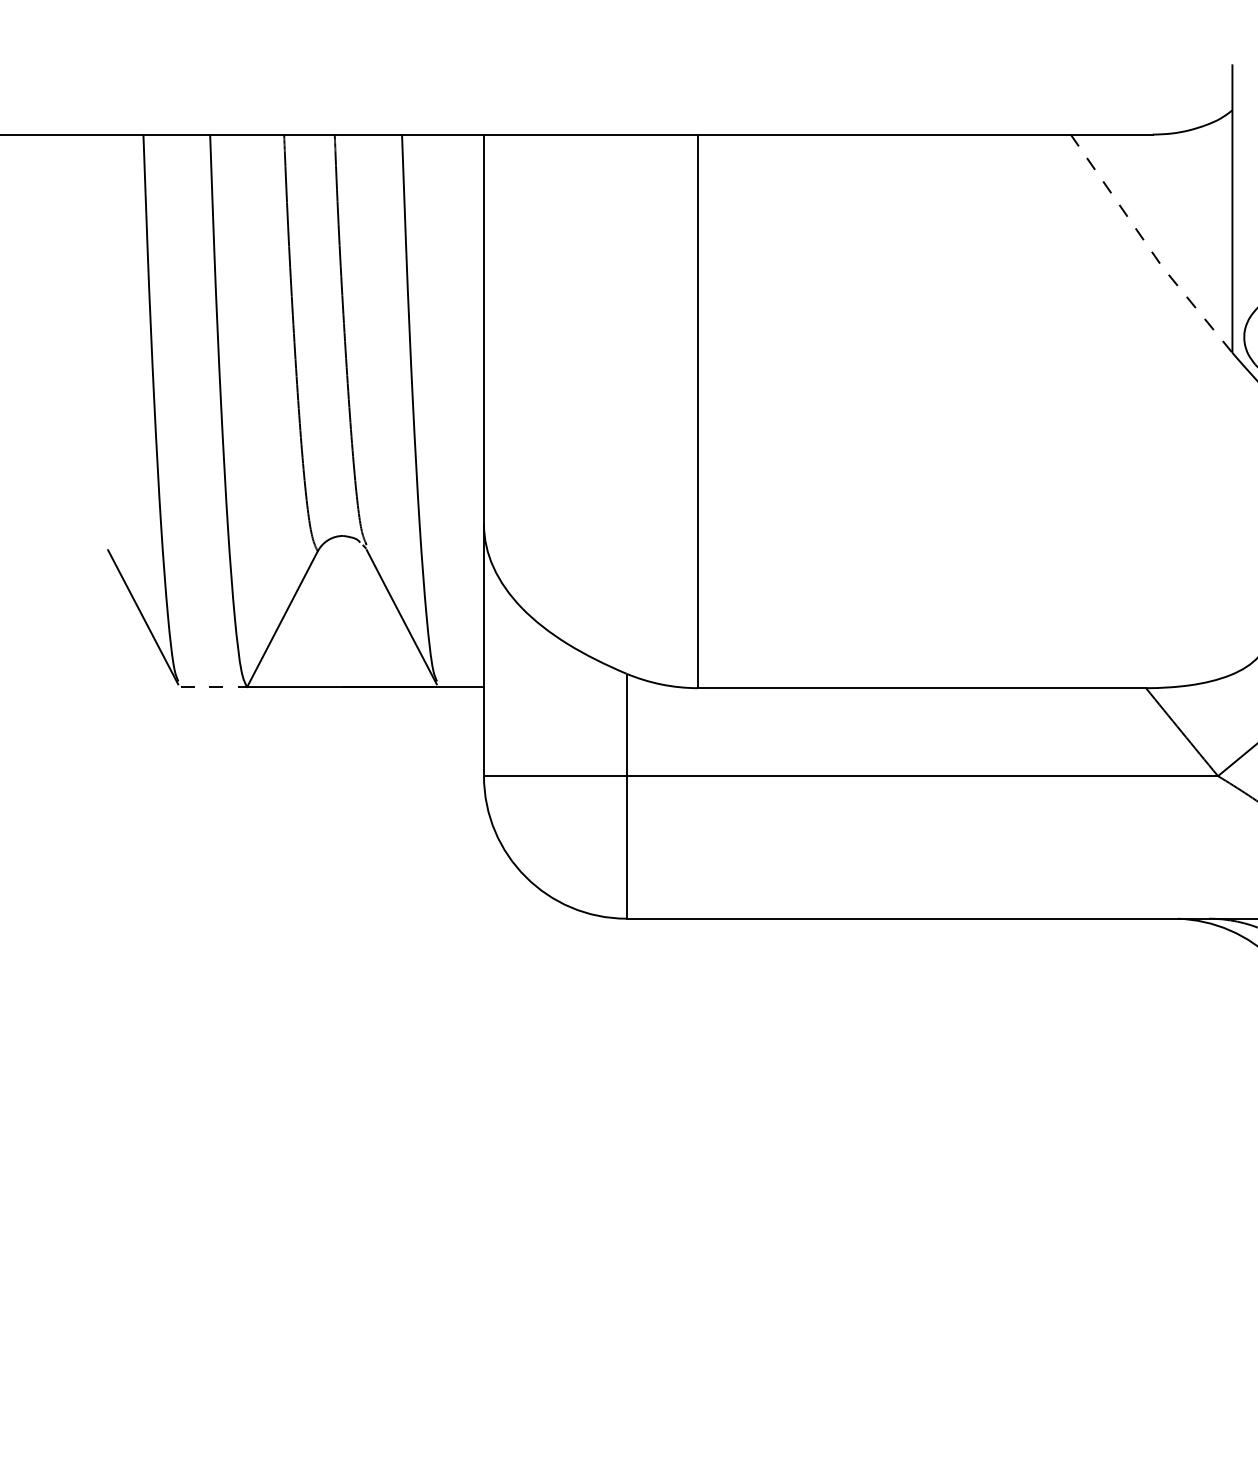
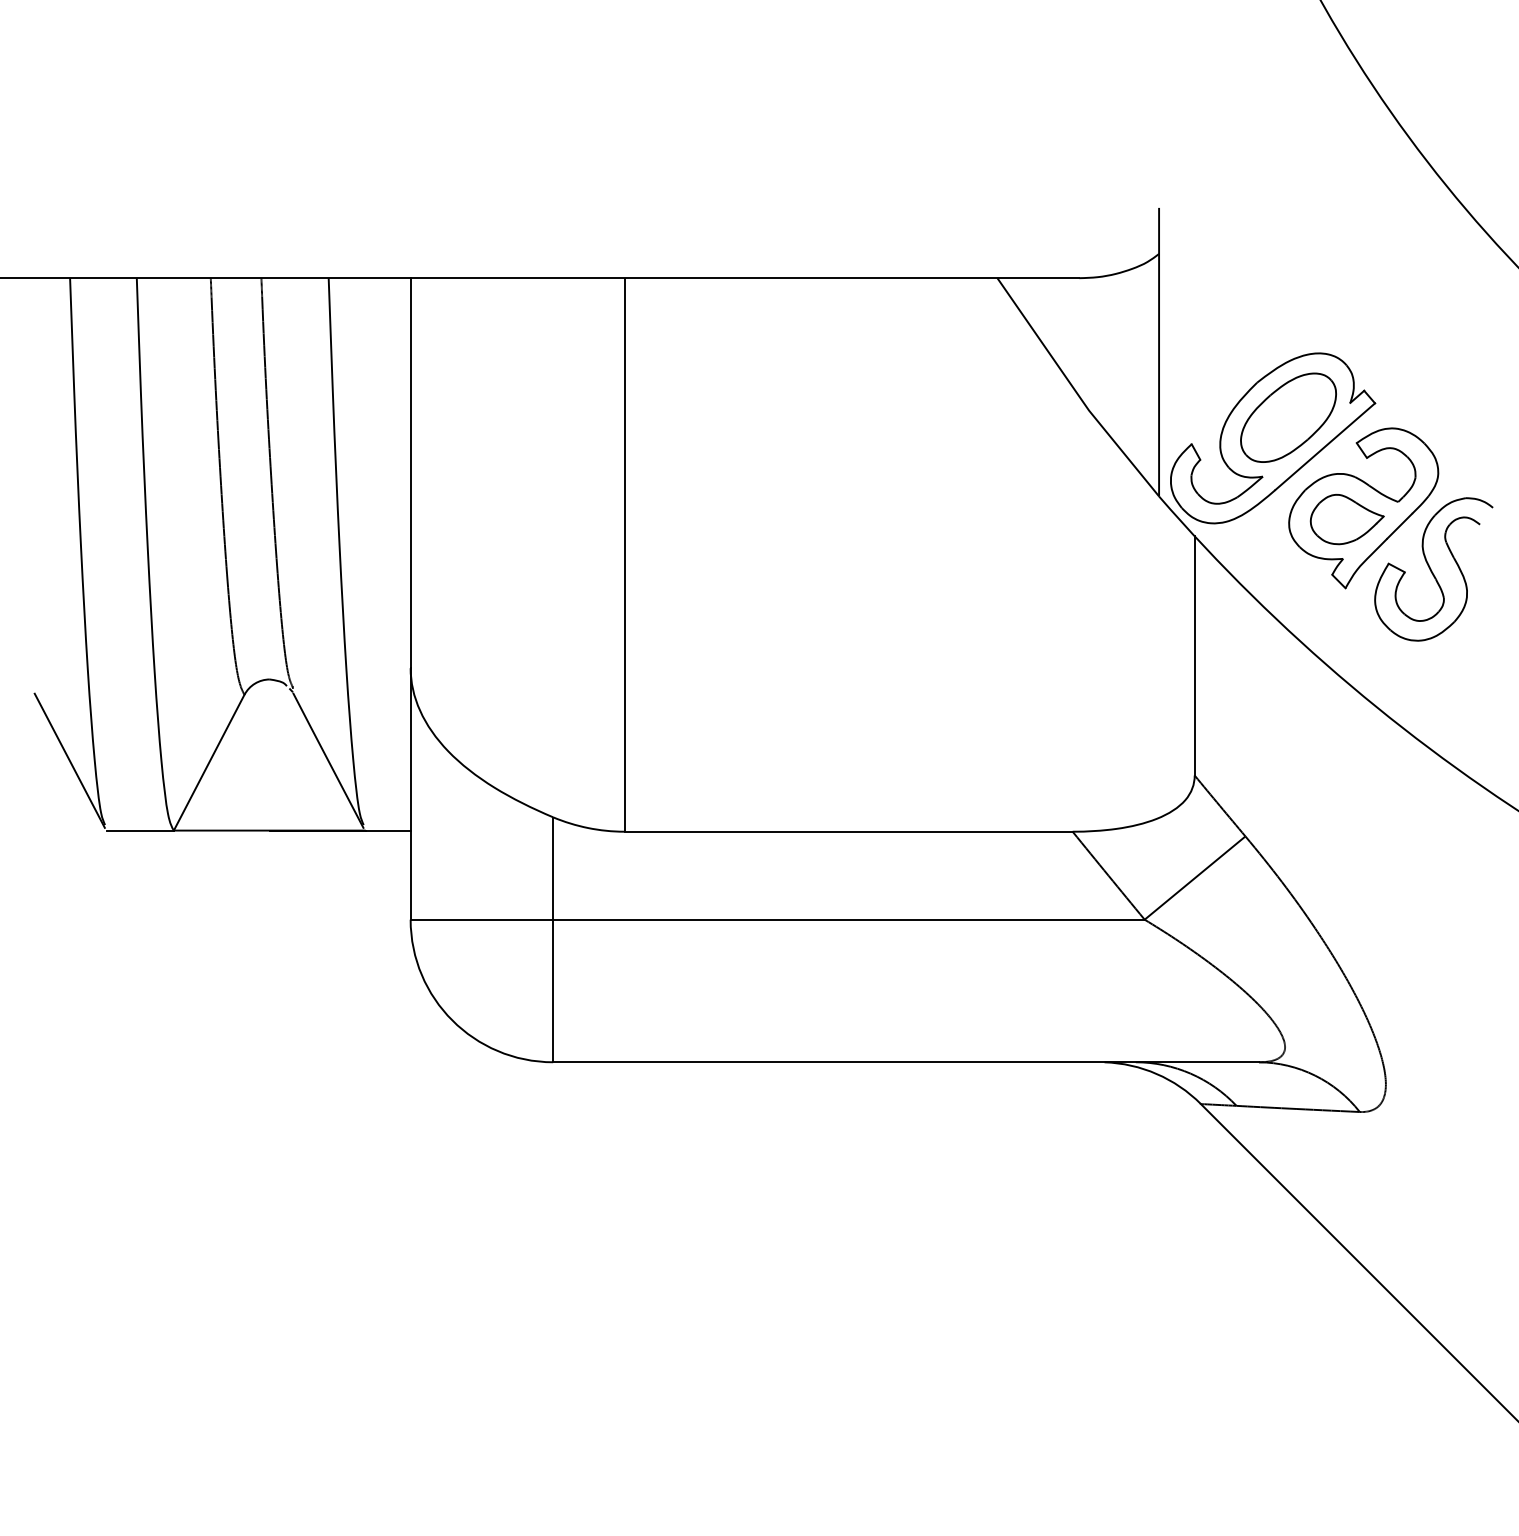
line: (1147, 246) -> (1074, 390), dashed -> solid
line: (214, 686) -> (141, 830), dashed -> solid

